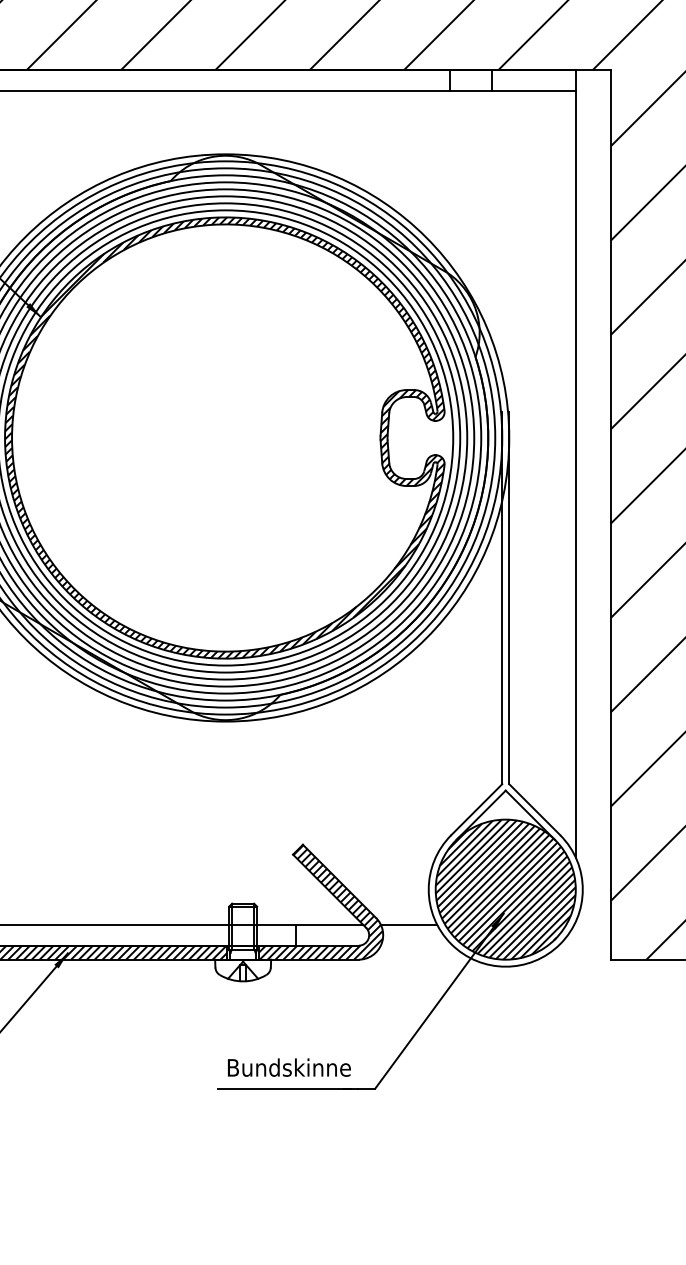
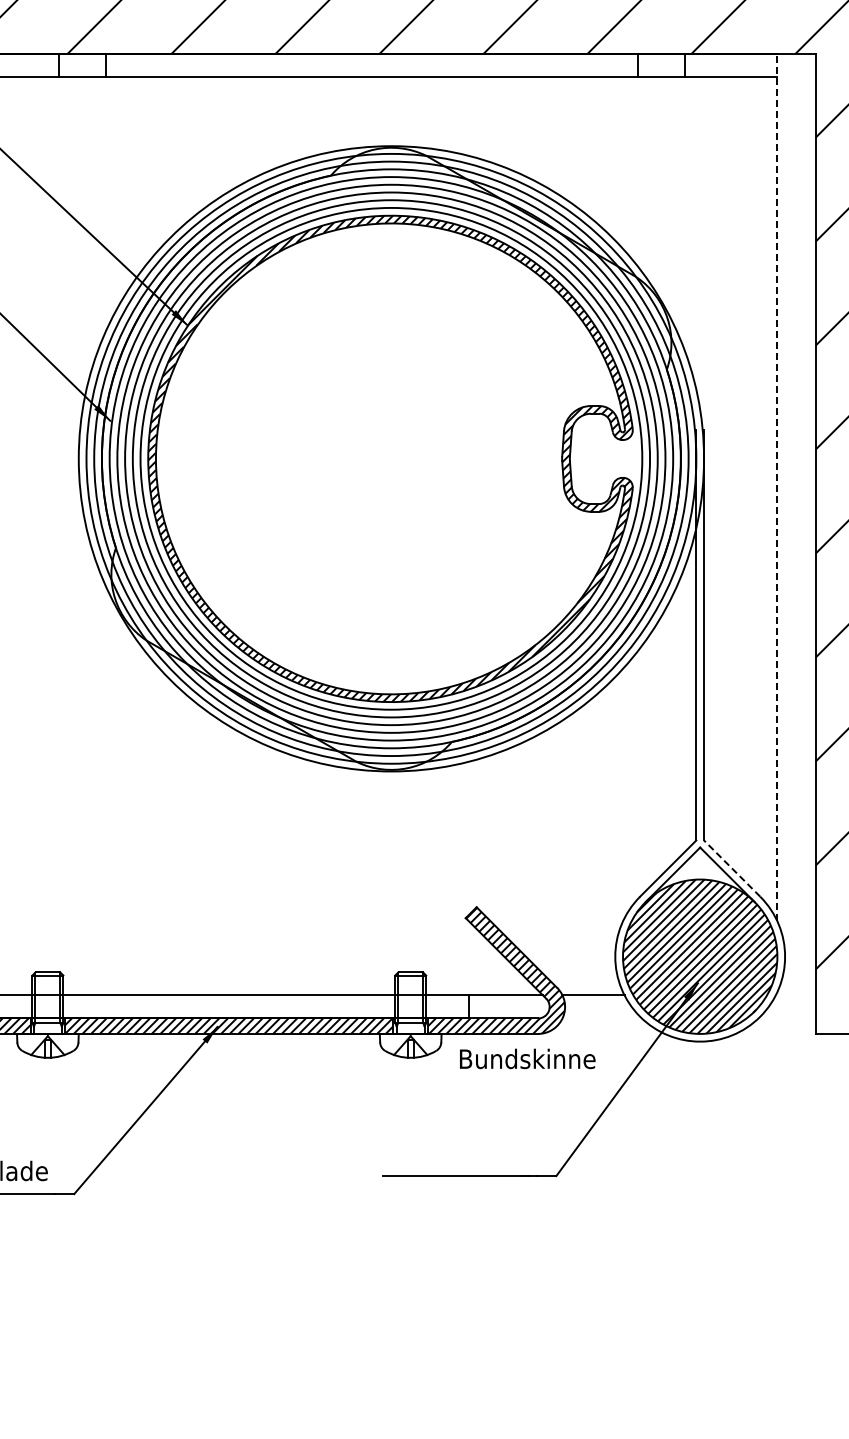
line: (575, 463) -> (777, 487), solid -> dashed
line: (535, 809) -> (732, 868), solid -> dashed
text: (289, 1067) -> (527, 1058), moved

